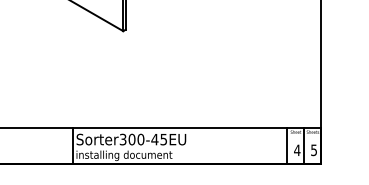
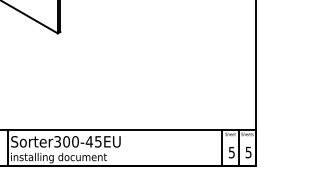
text: (297, 150) -> (232, 152), 4 -> 5

